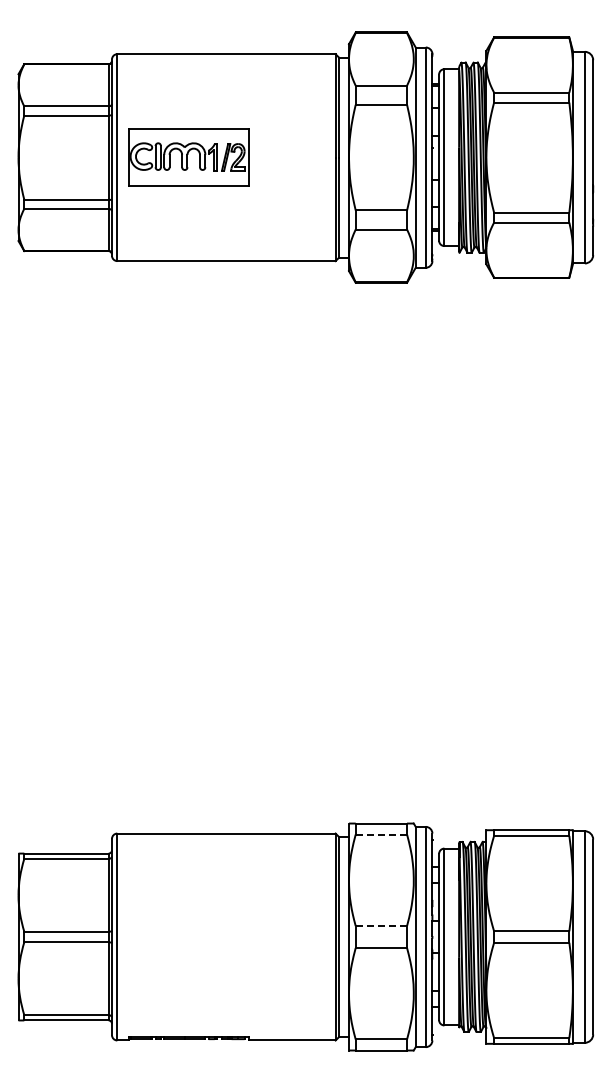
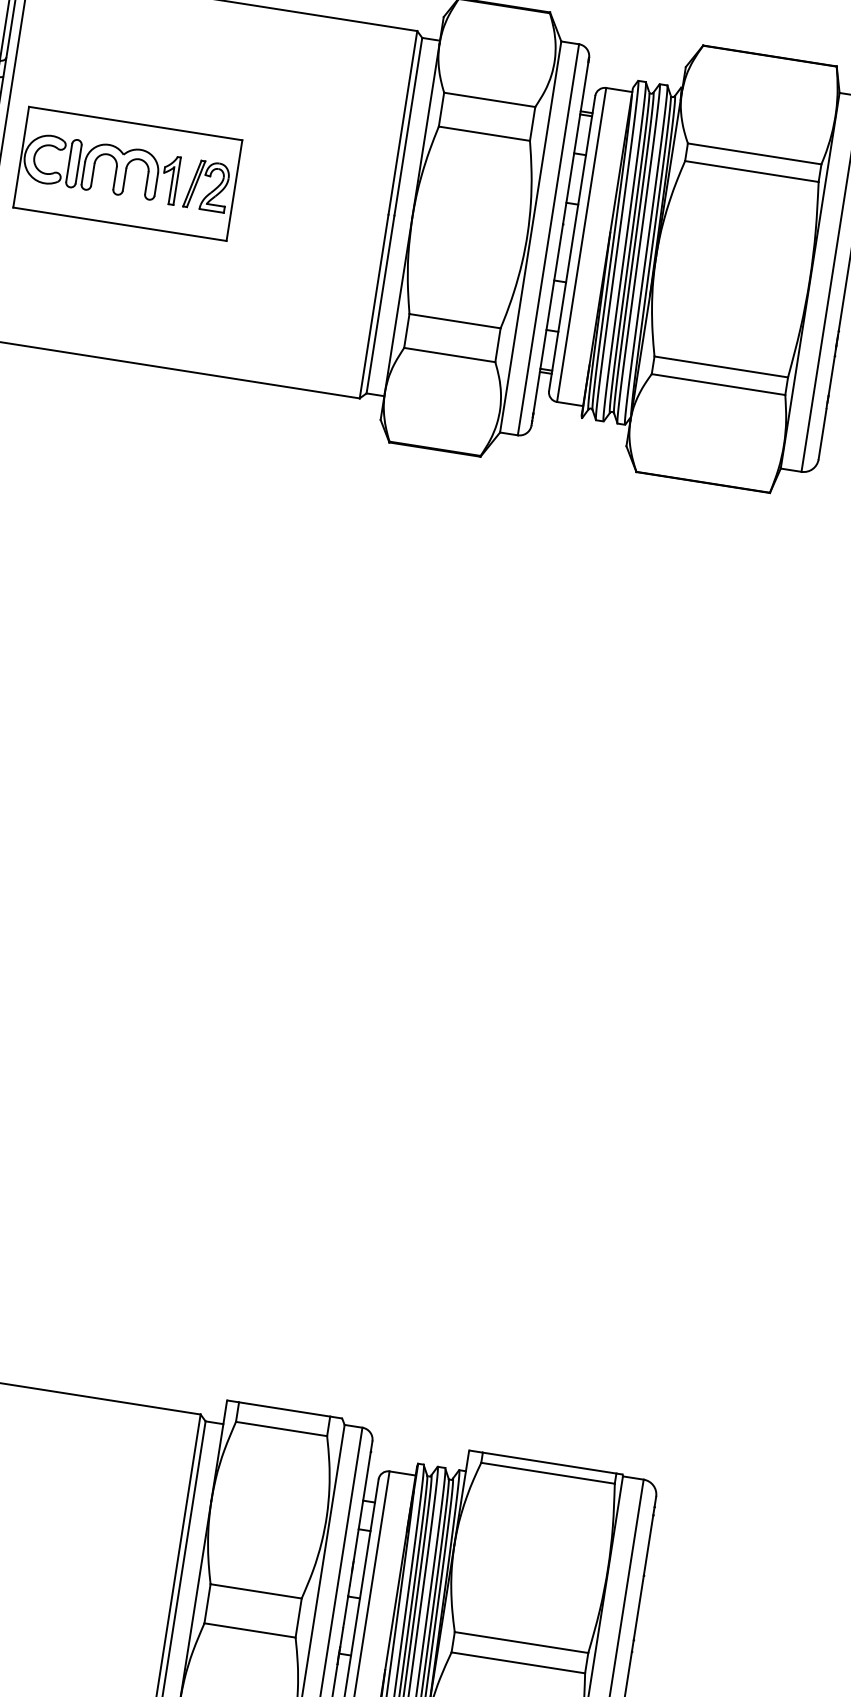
line: (381, 834) -> (281, 1428), dashed -> solid
line: (381, 926) -> (256, 1592), dashed -> solid

